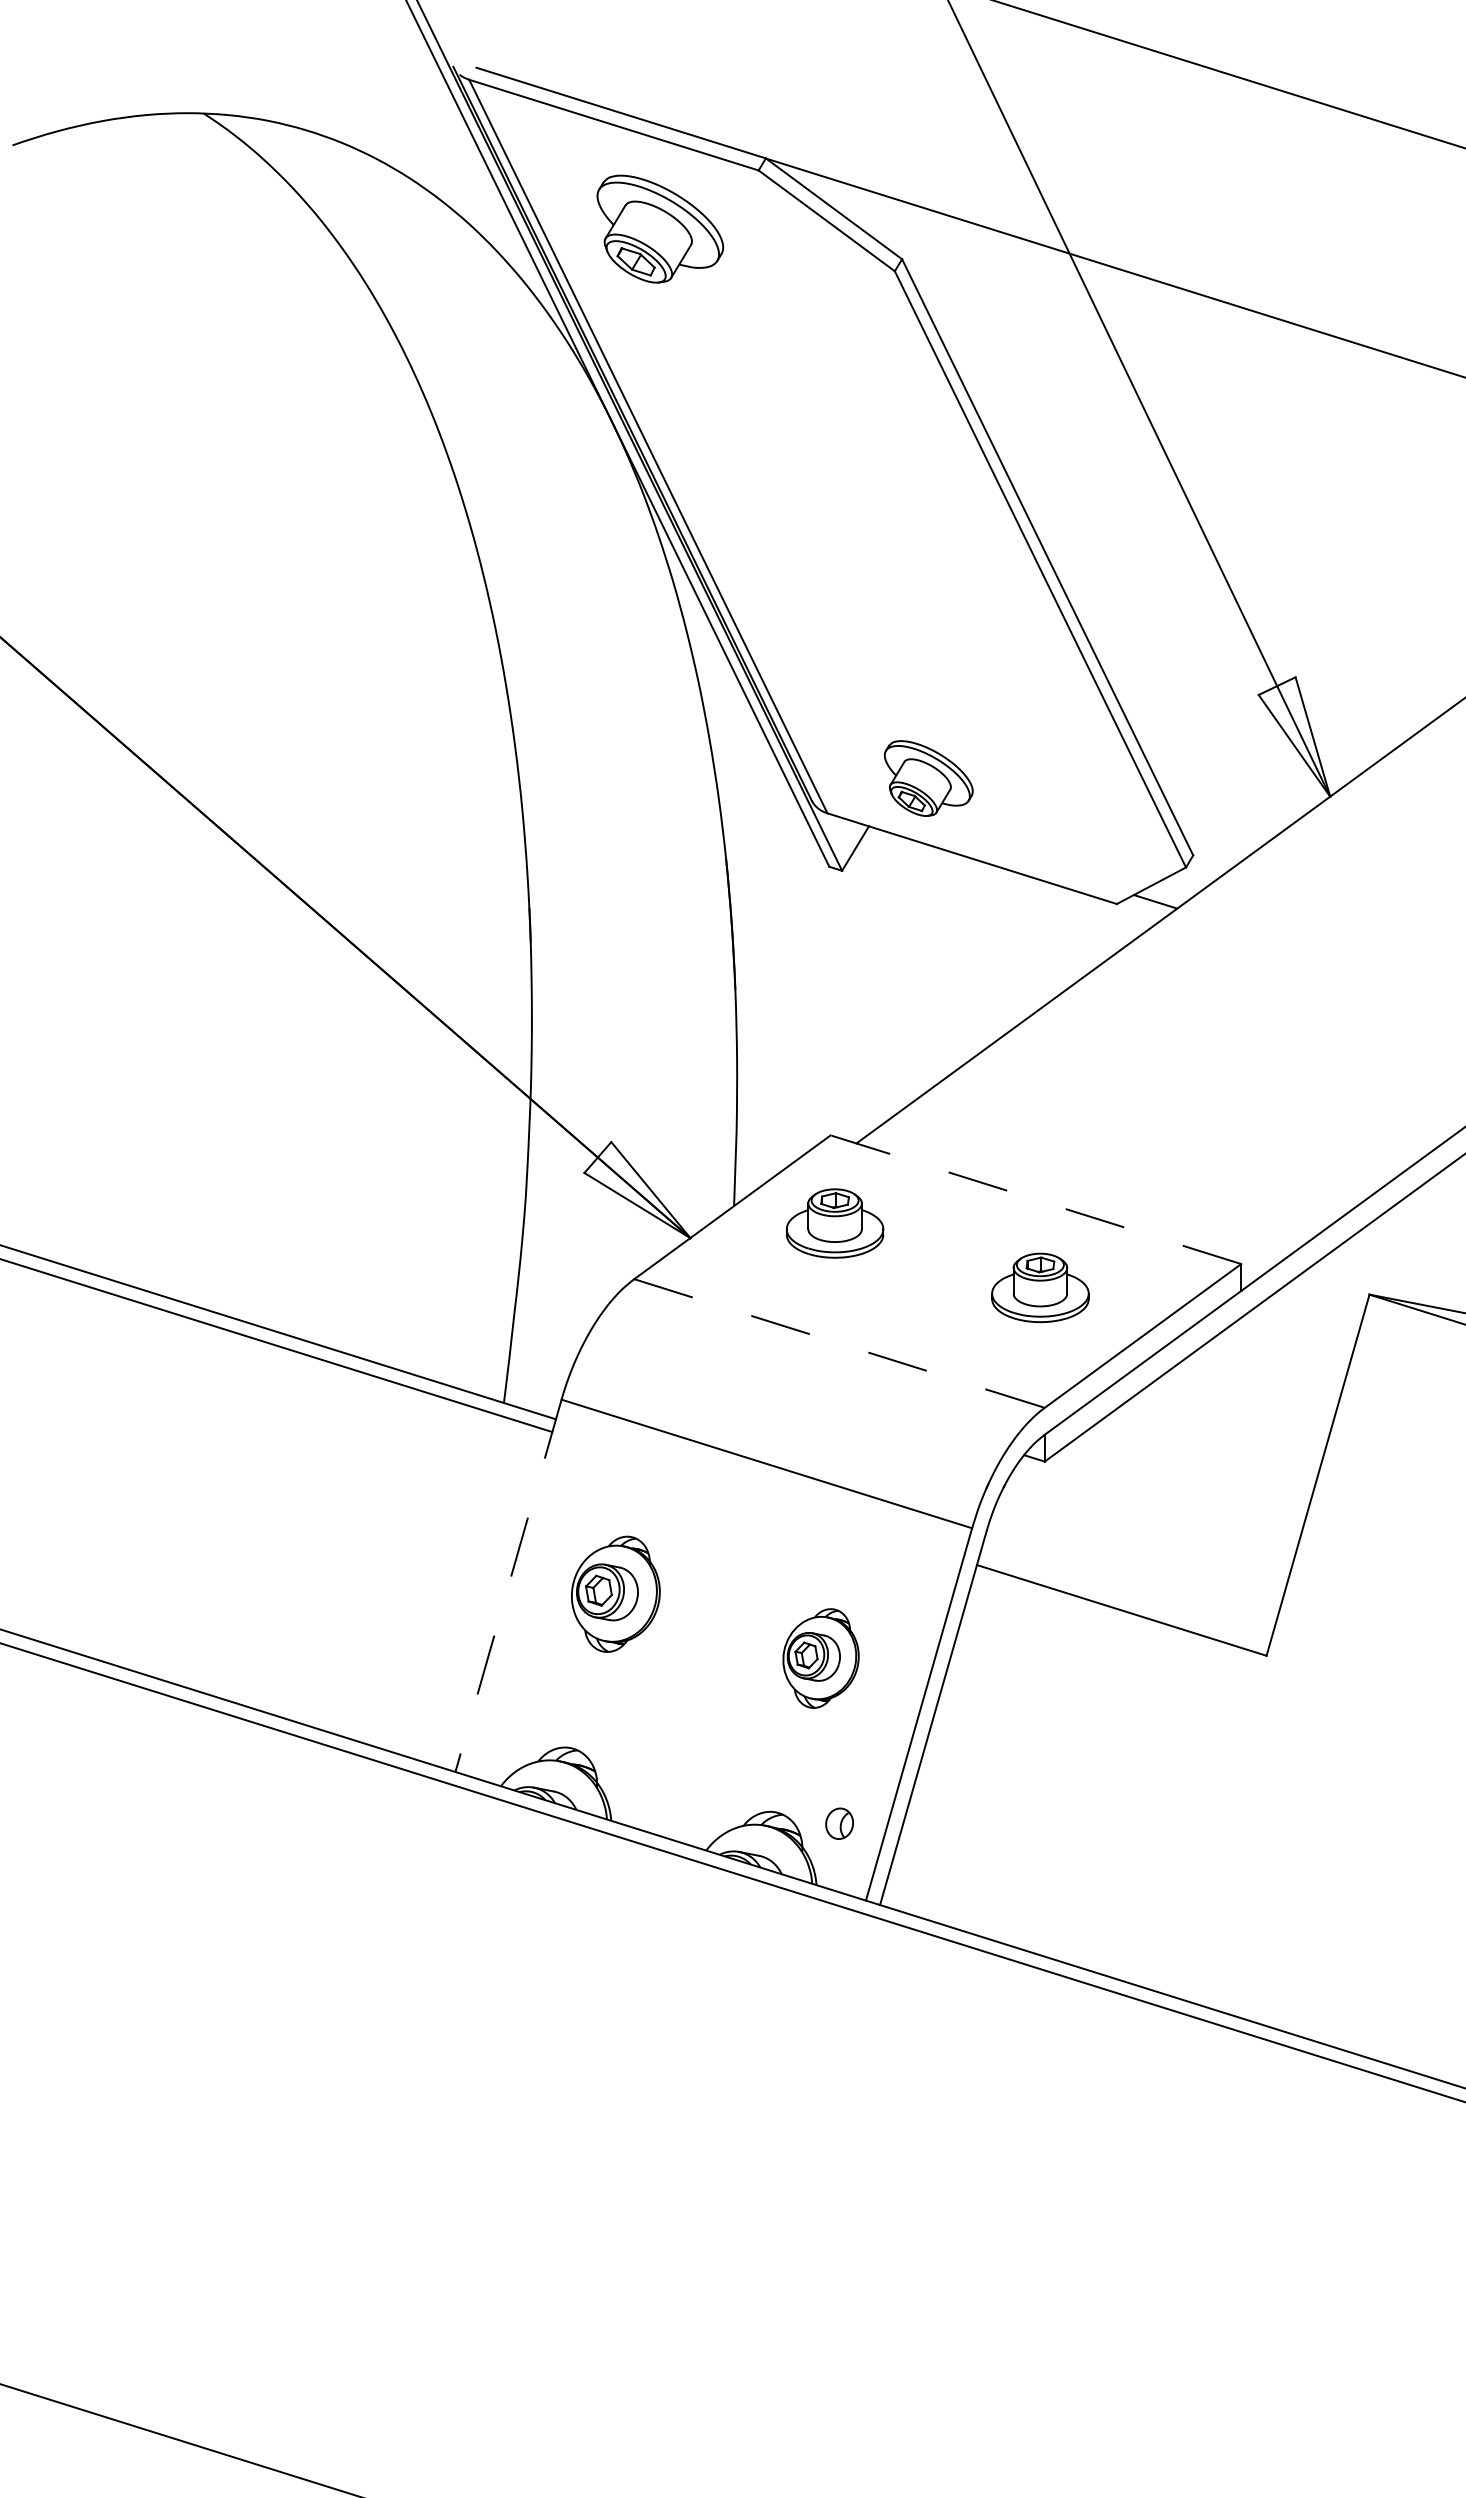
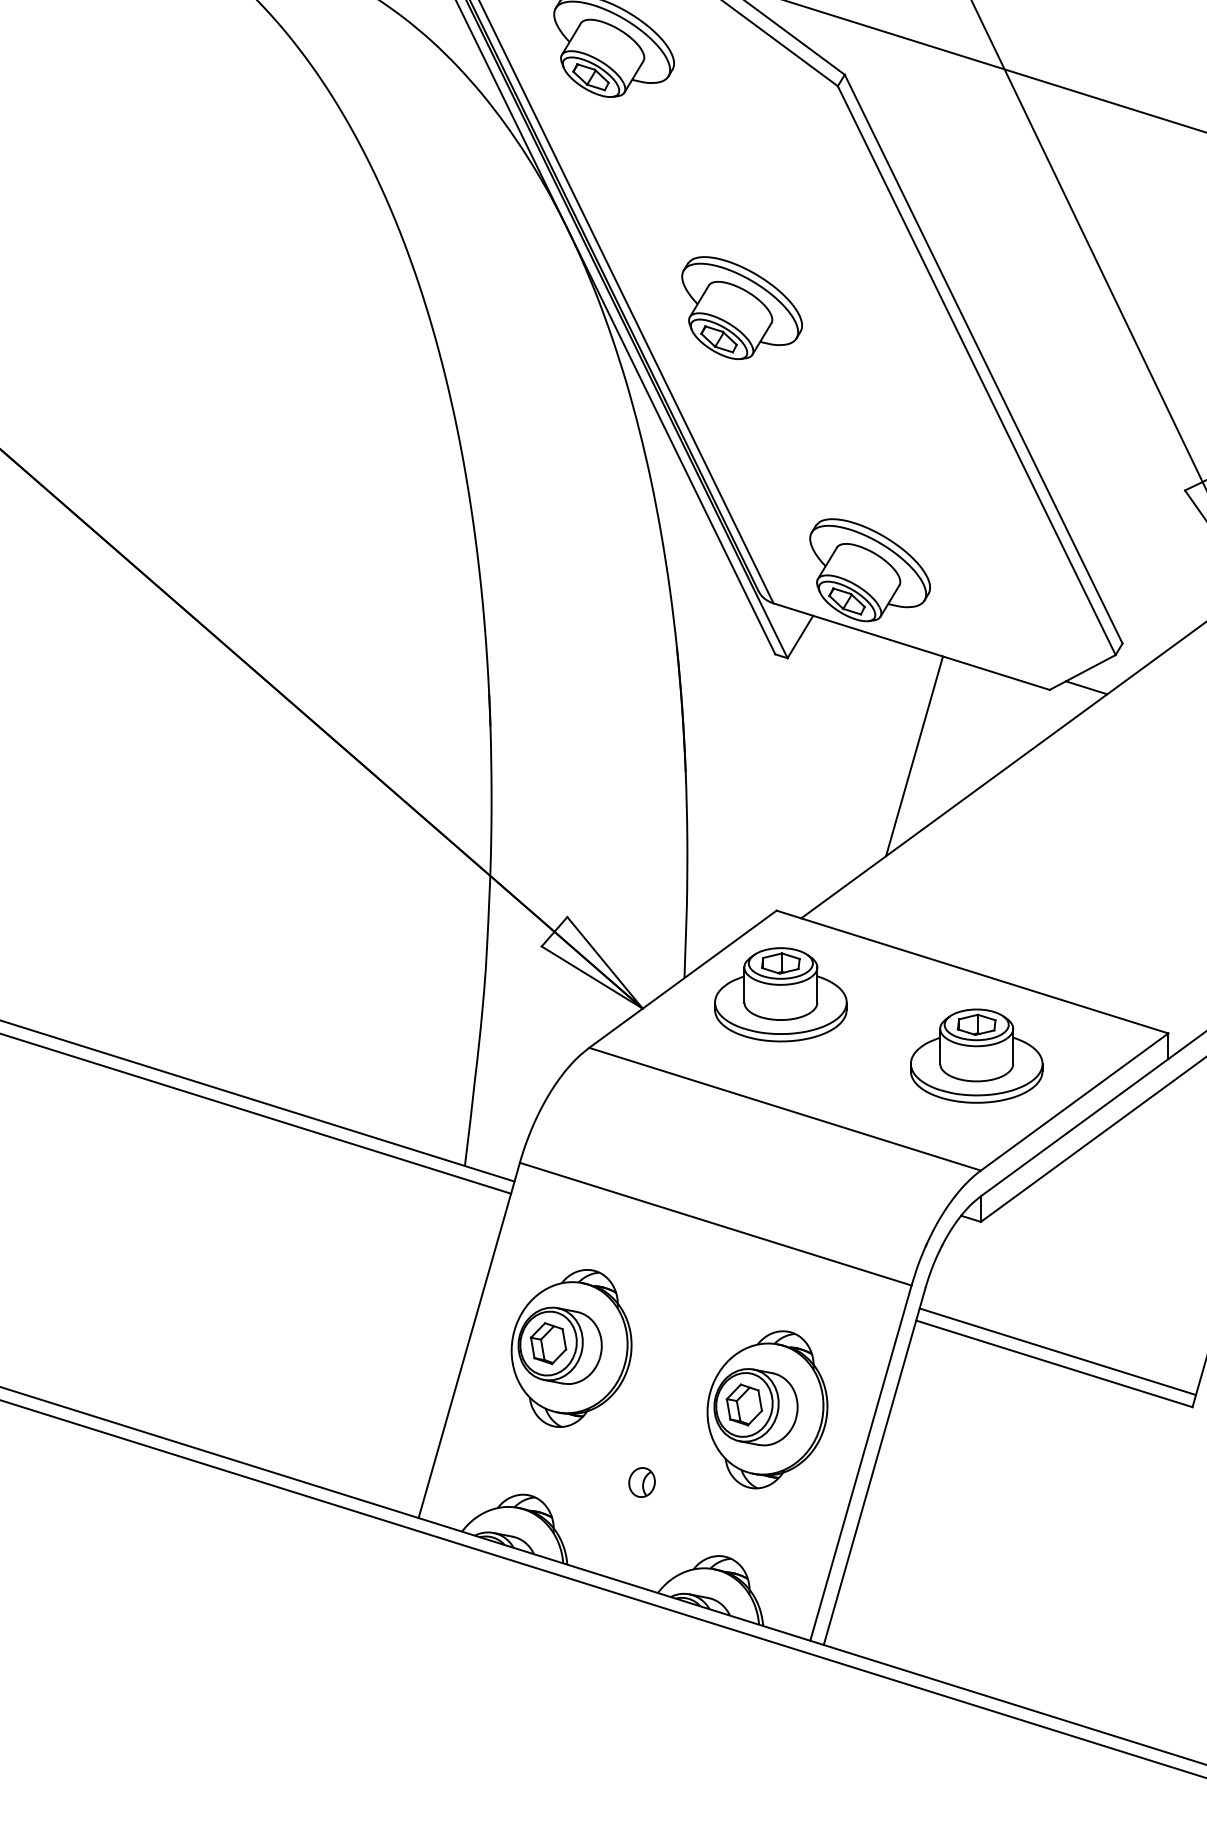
part: (794, 503) -> (742, 307), added
part: (928, 778) -> (869, 570), size x1.43
line: (975, 973) -> (914, 756), added
line: (1035, 1199) -> (972, 971), dashed -> solid
part: (834, 1223) -> (780, 994), size x1.43
part: (1040, 1287) -> (976, 1055), size x1.43
line: (840, 1343) -> (786, 1109), dashed -> solid
line: (508, 1585) -> (469, 1340), dashed -> solid
part: (615, 1594) -> (571, 1348), size x1.43
line: (1125, 1597) -> (1057, 1351), added
part: (820, 1658) -> (766, 1409), size x1.67
part: (839, 1823) -> (641, 1482), moved

